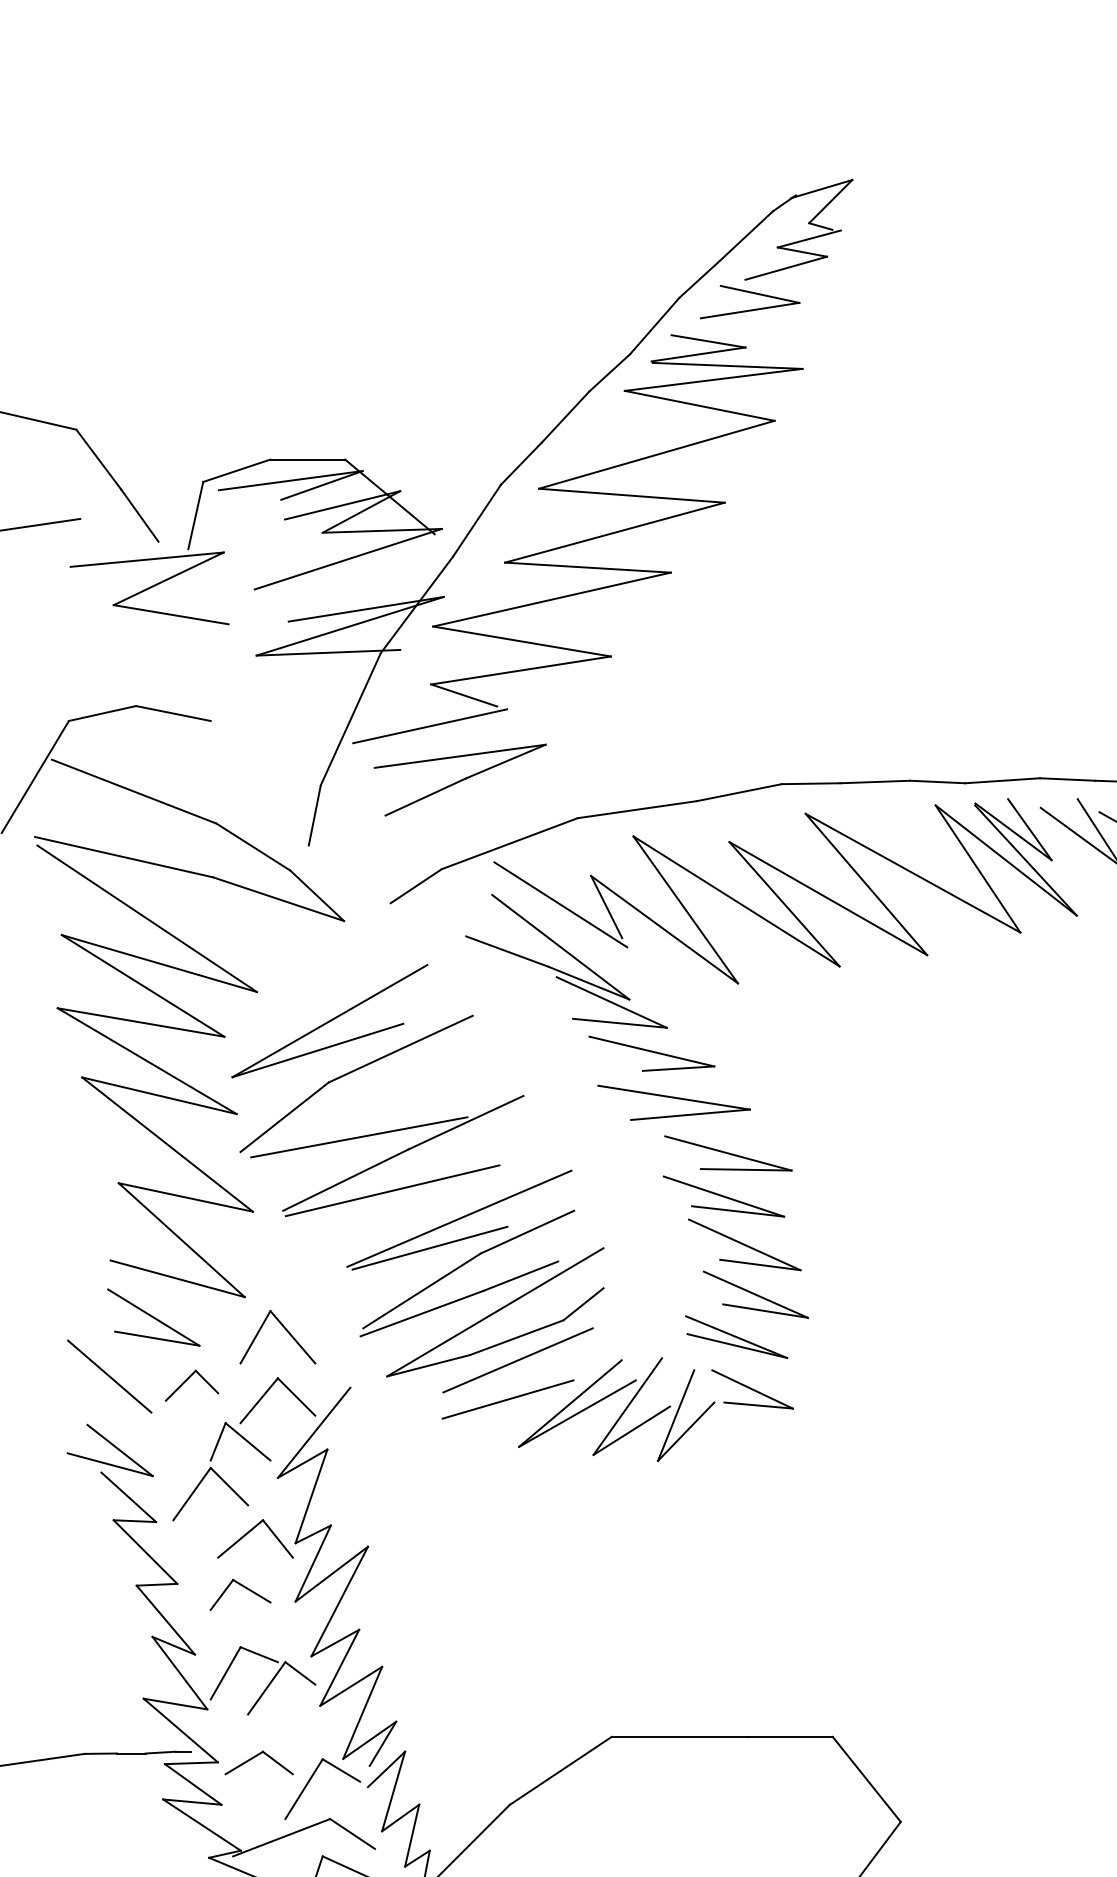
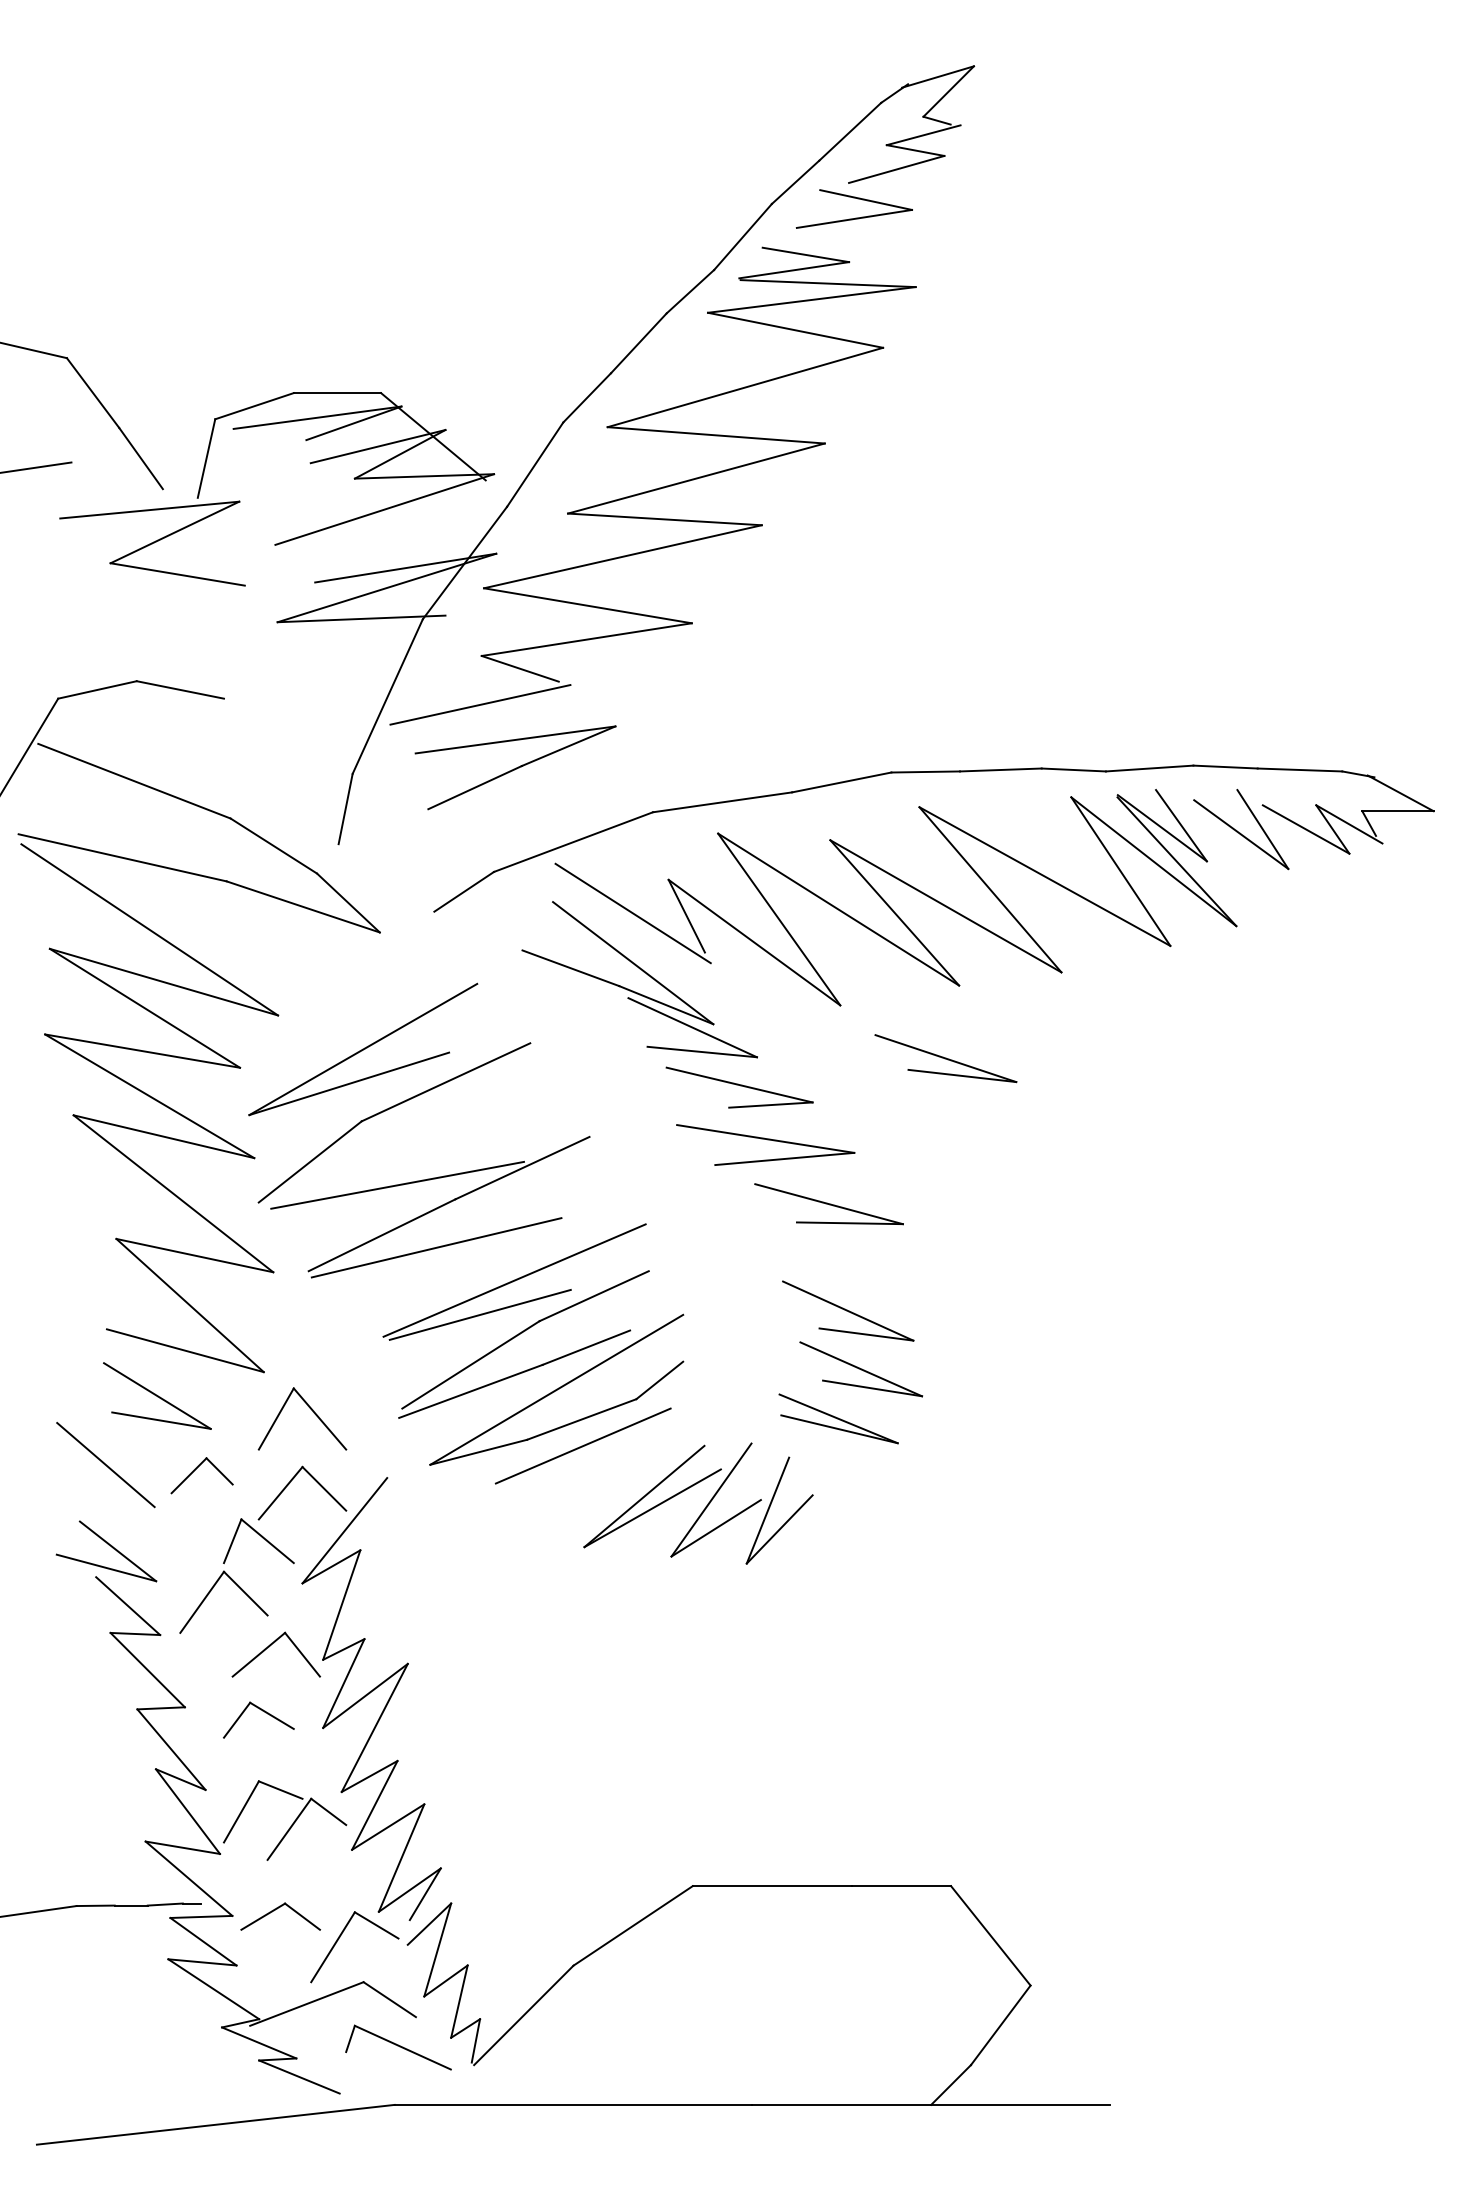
part: (723, 1196) -> (945, 1058), moved
part: (752, 1388) -> (857, 1479), removed
line: (508, 1399) -> (571, 1491), removed

